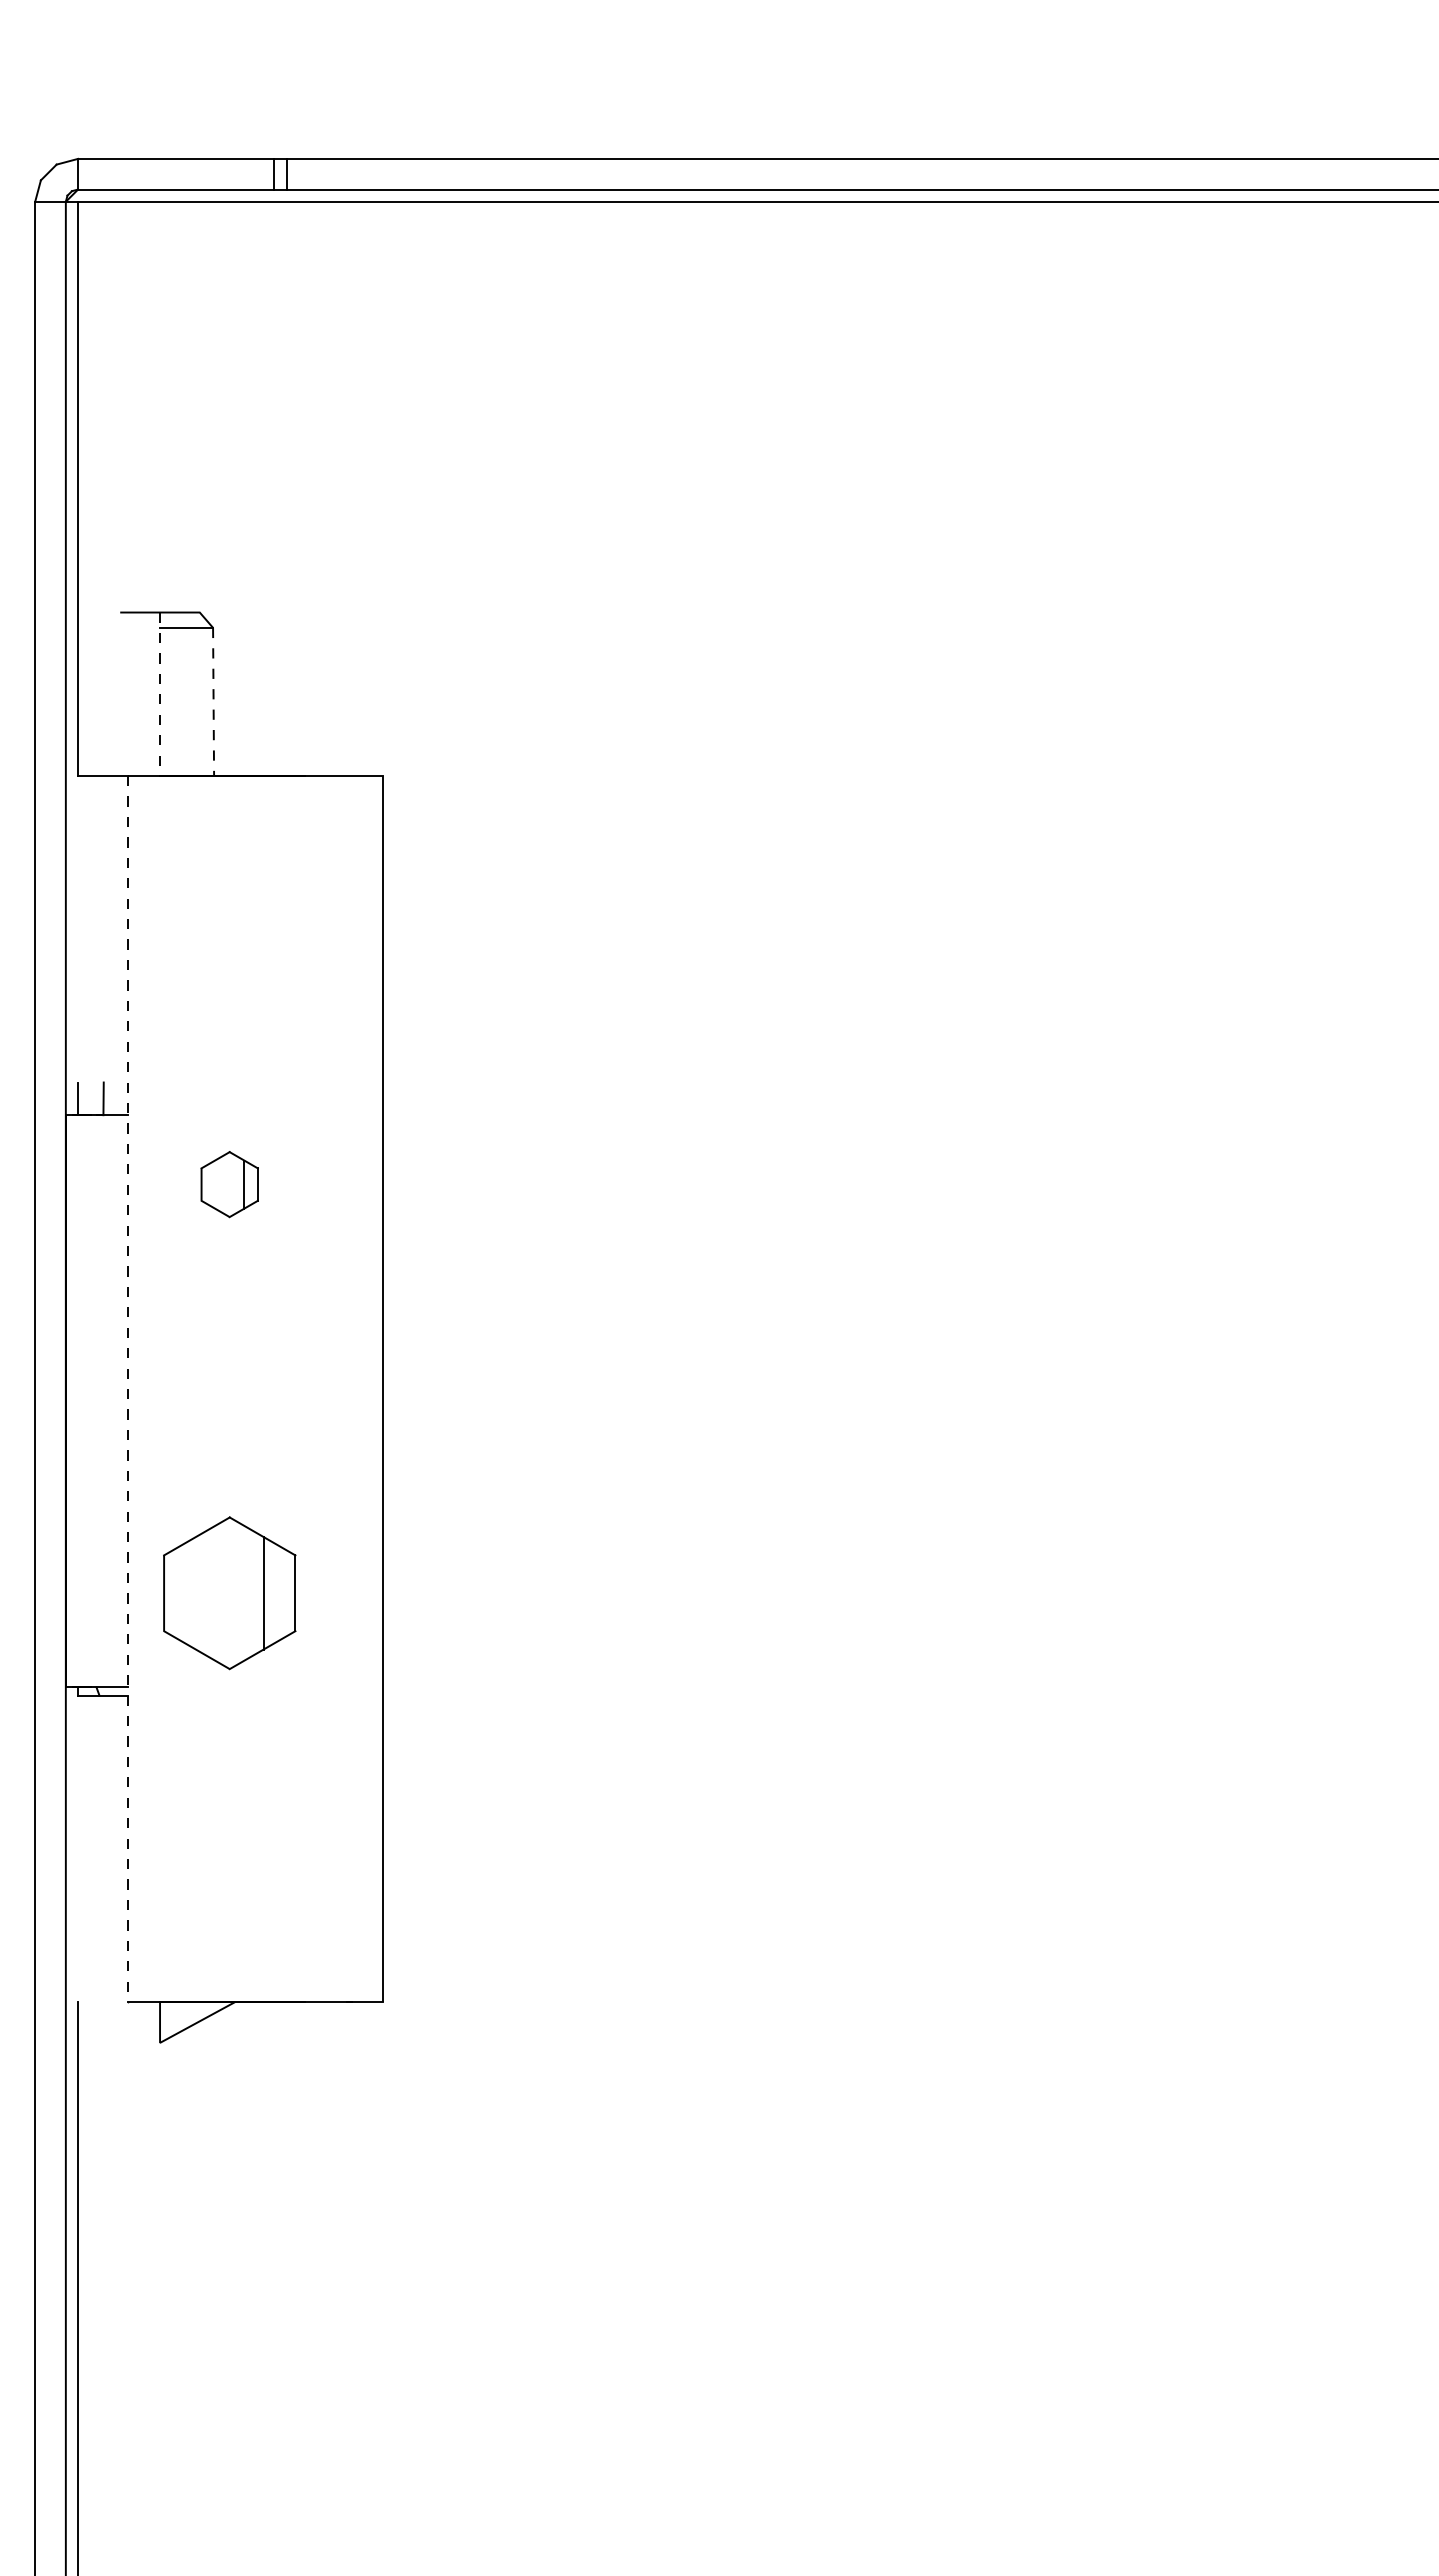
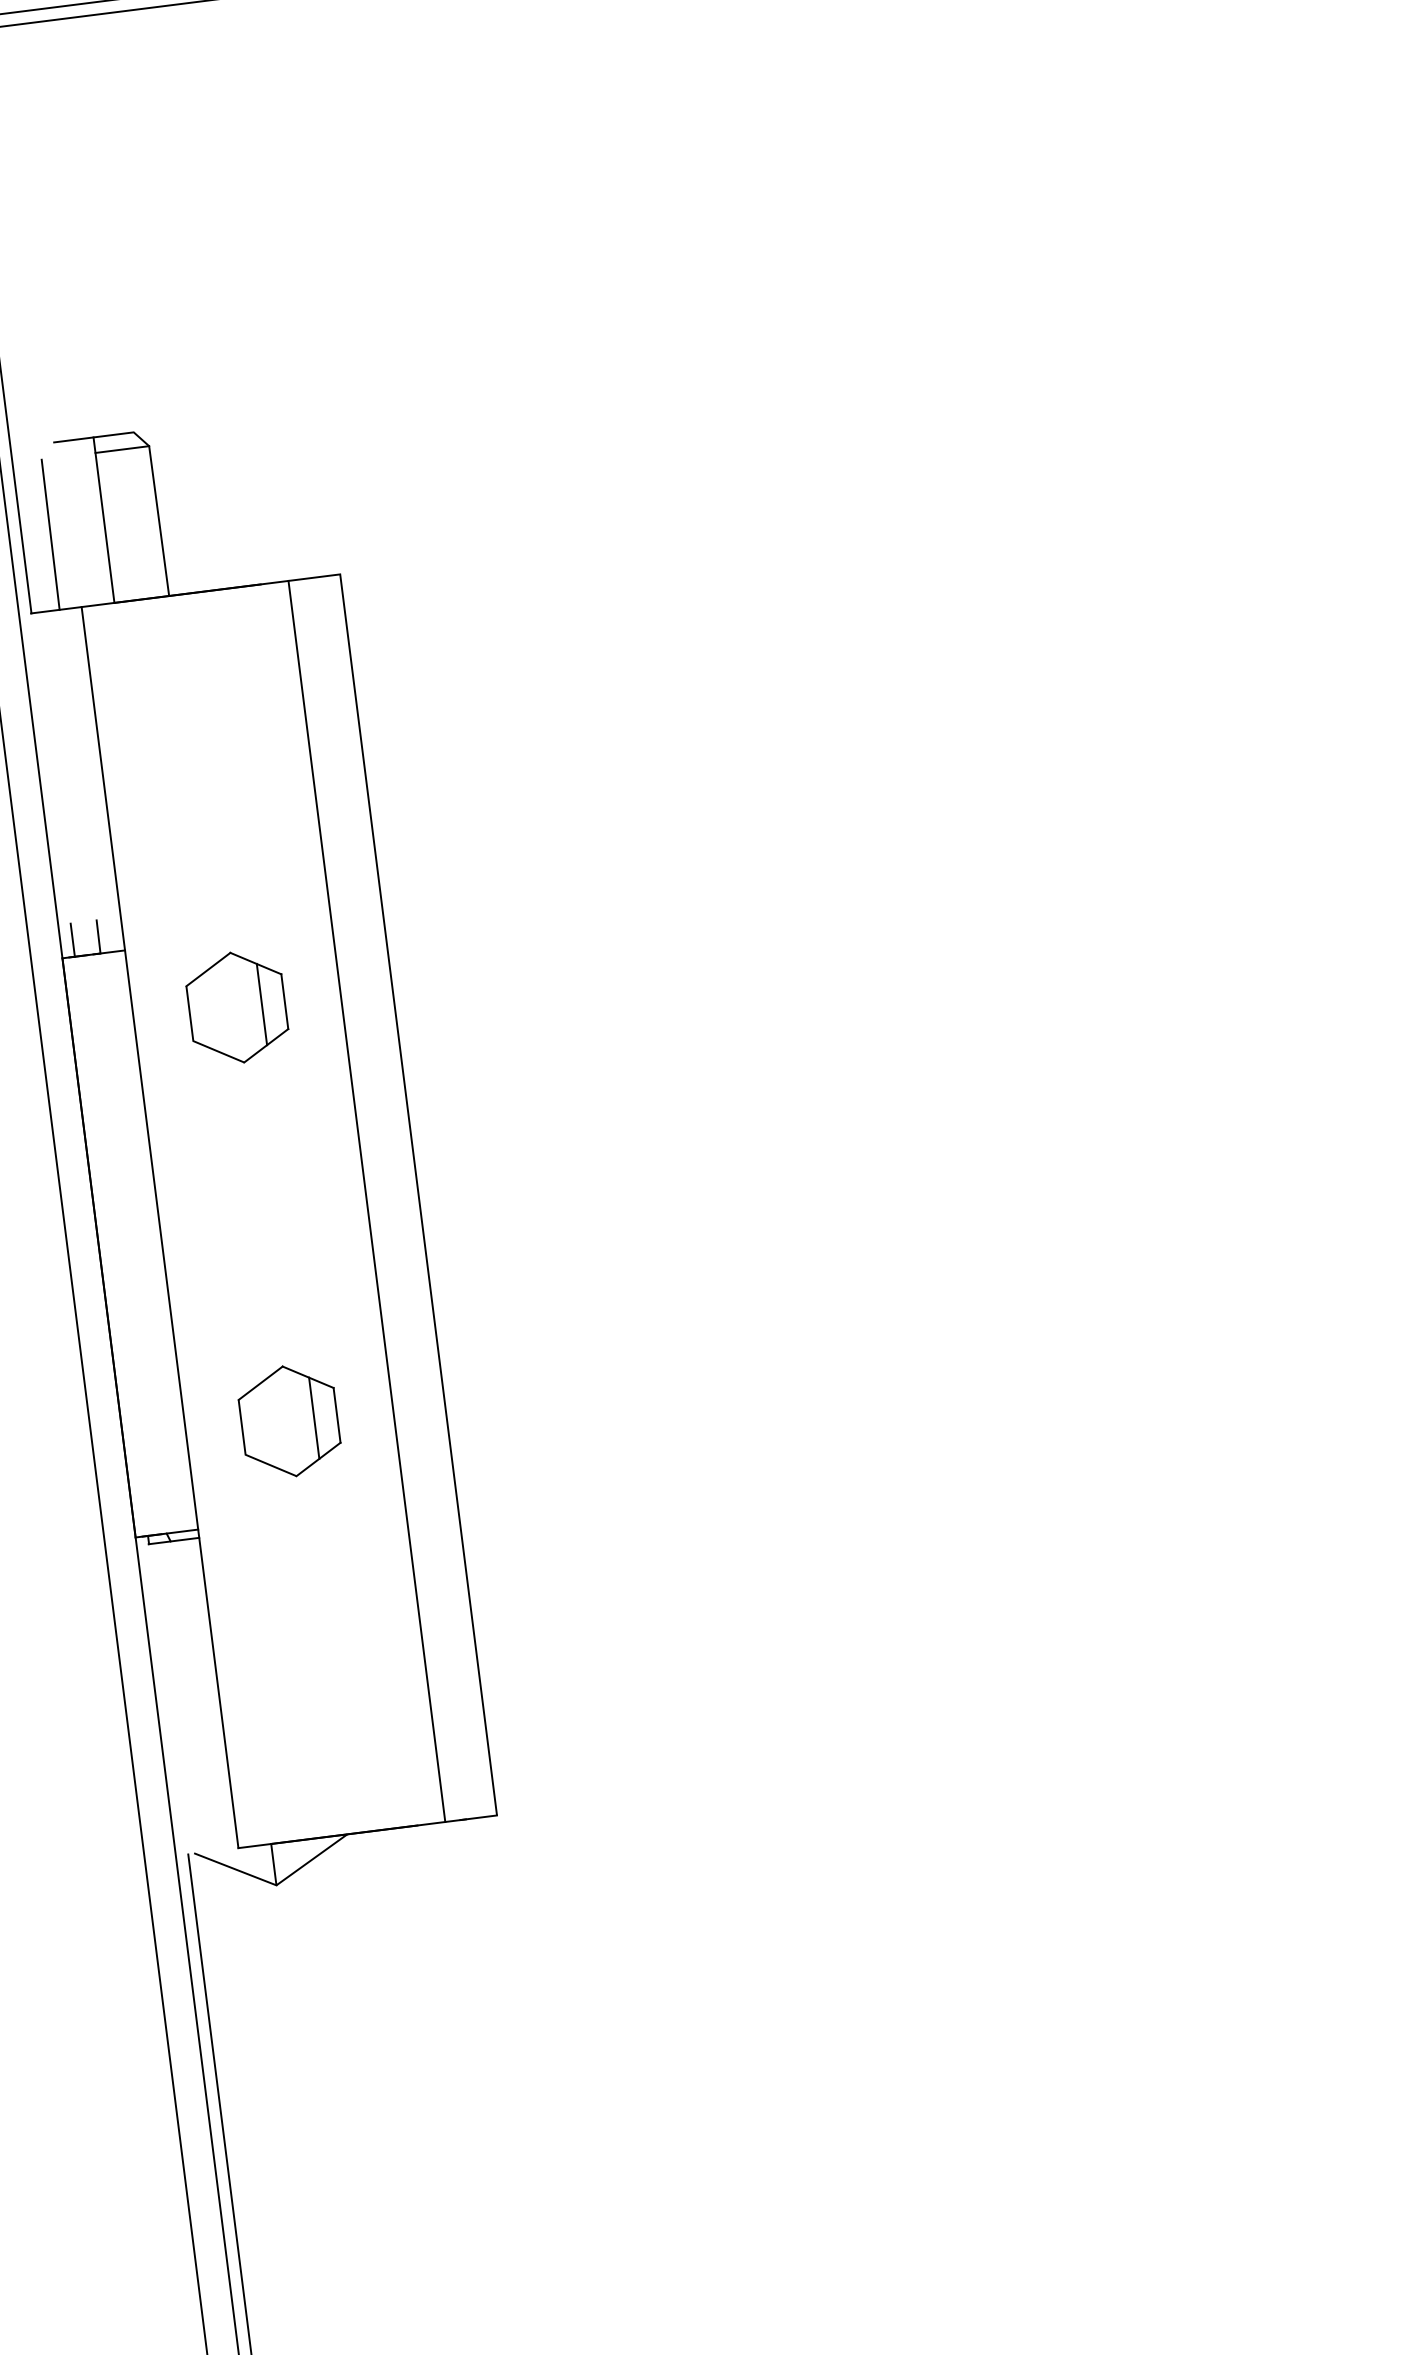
line: (160, 694) -> (104, 520), dashed -> solid
line: (105, 701) -> (49, 534), added
line: (213, 702) -> (159, 521), dashed -> solid
part: (229, 1184) -> (236, 1007), size x1.67
line: (127, 1389) -> (159, 1228), dashed -> solid
line: (332, 1389) -> (367, 1201), added
part: (229, 1593) -> (289, 1421), size x0.71
line: (122, 2022) -> (235, 1869), added

